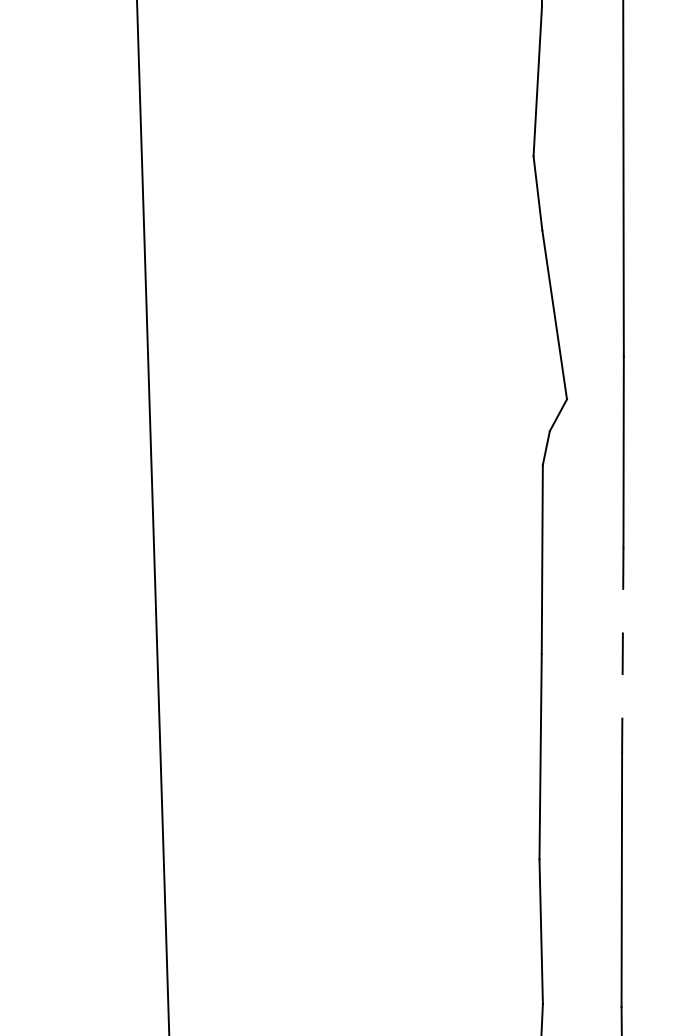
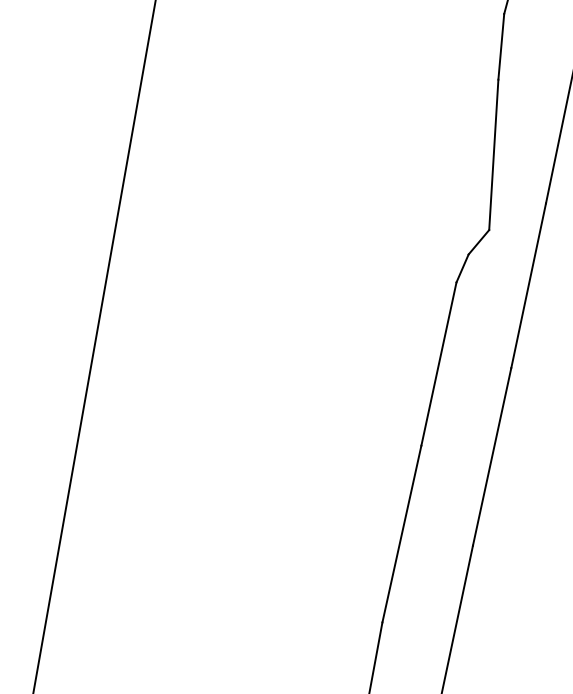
line: (622, 650) -> (491, 457), dashed -> solid

